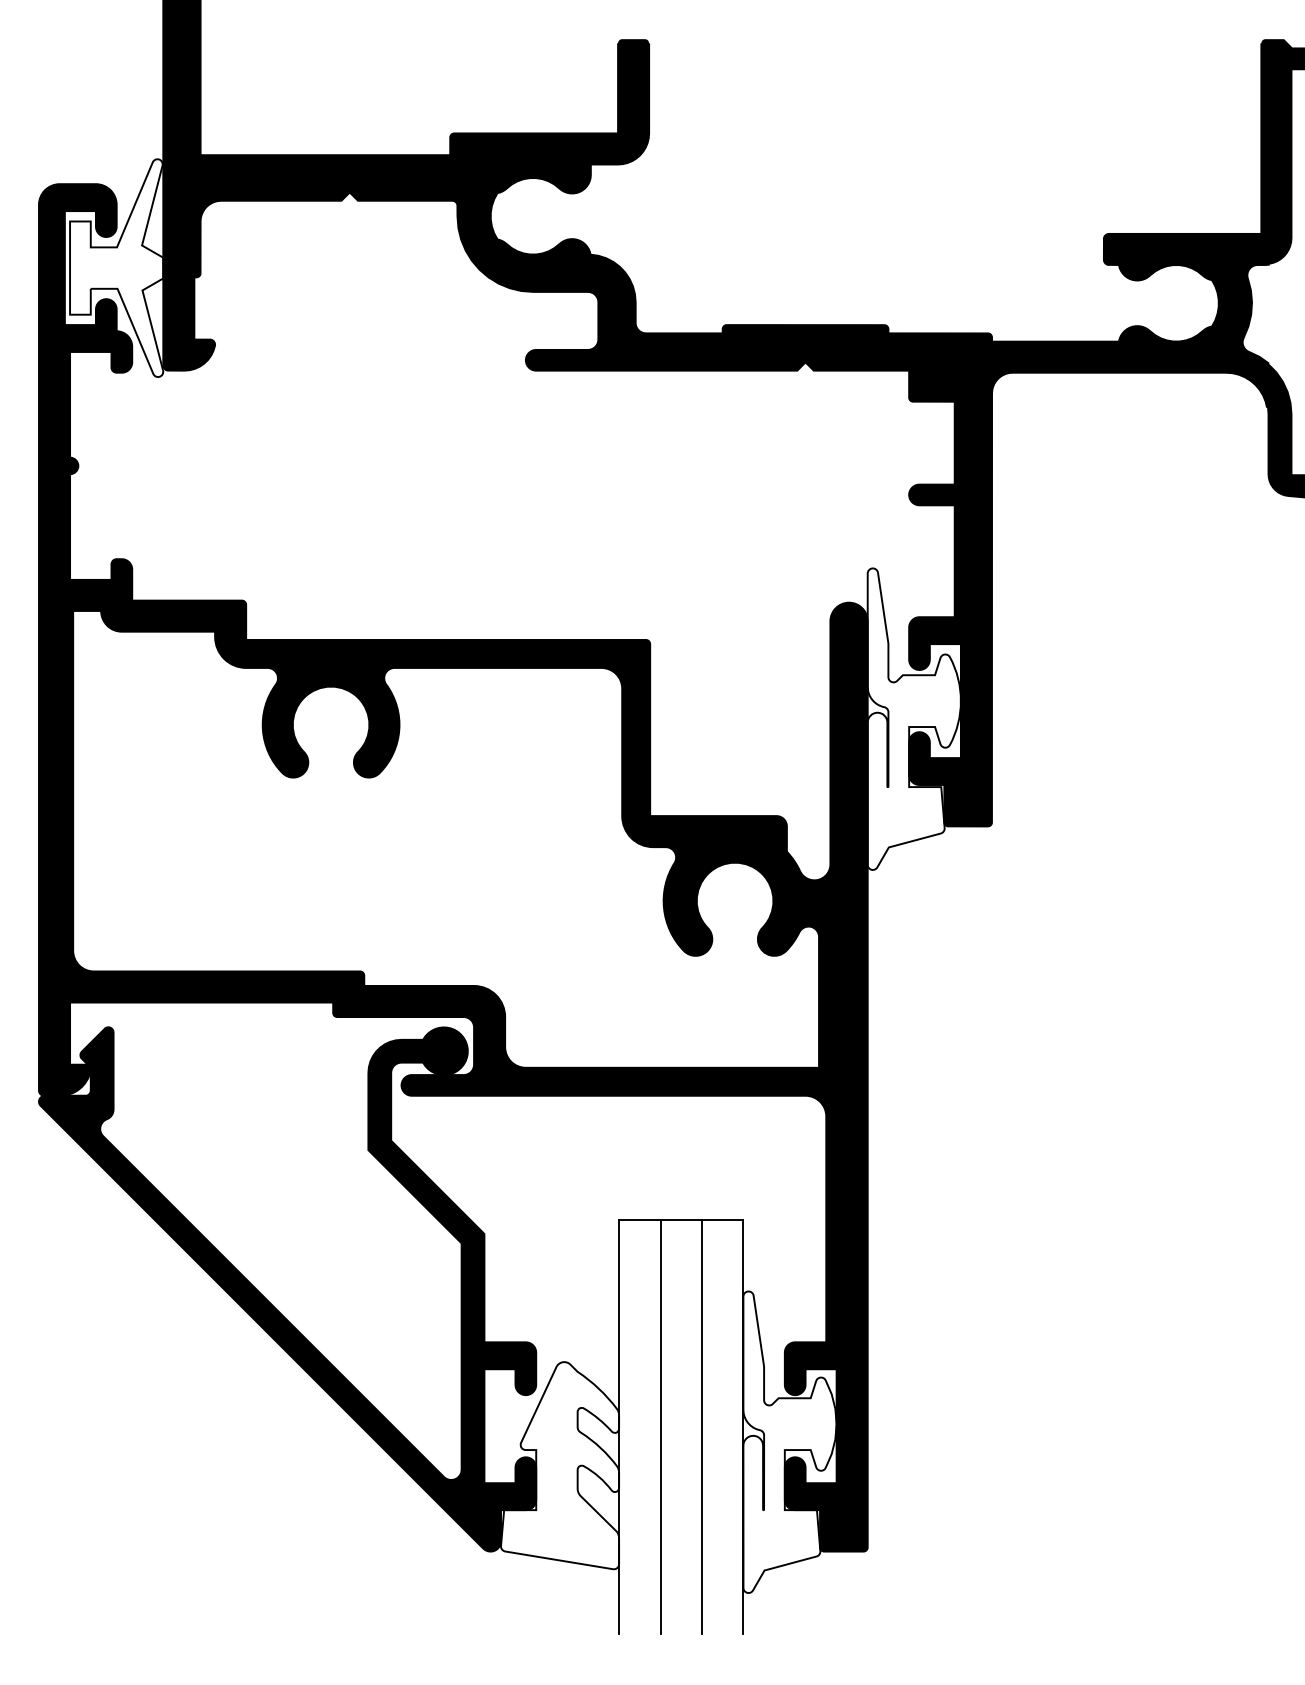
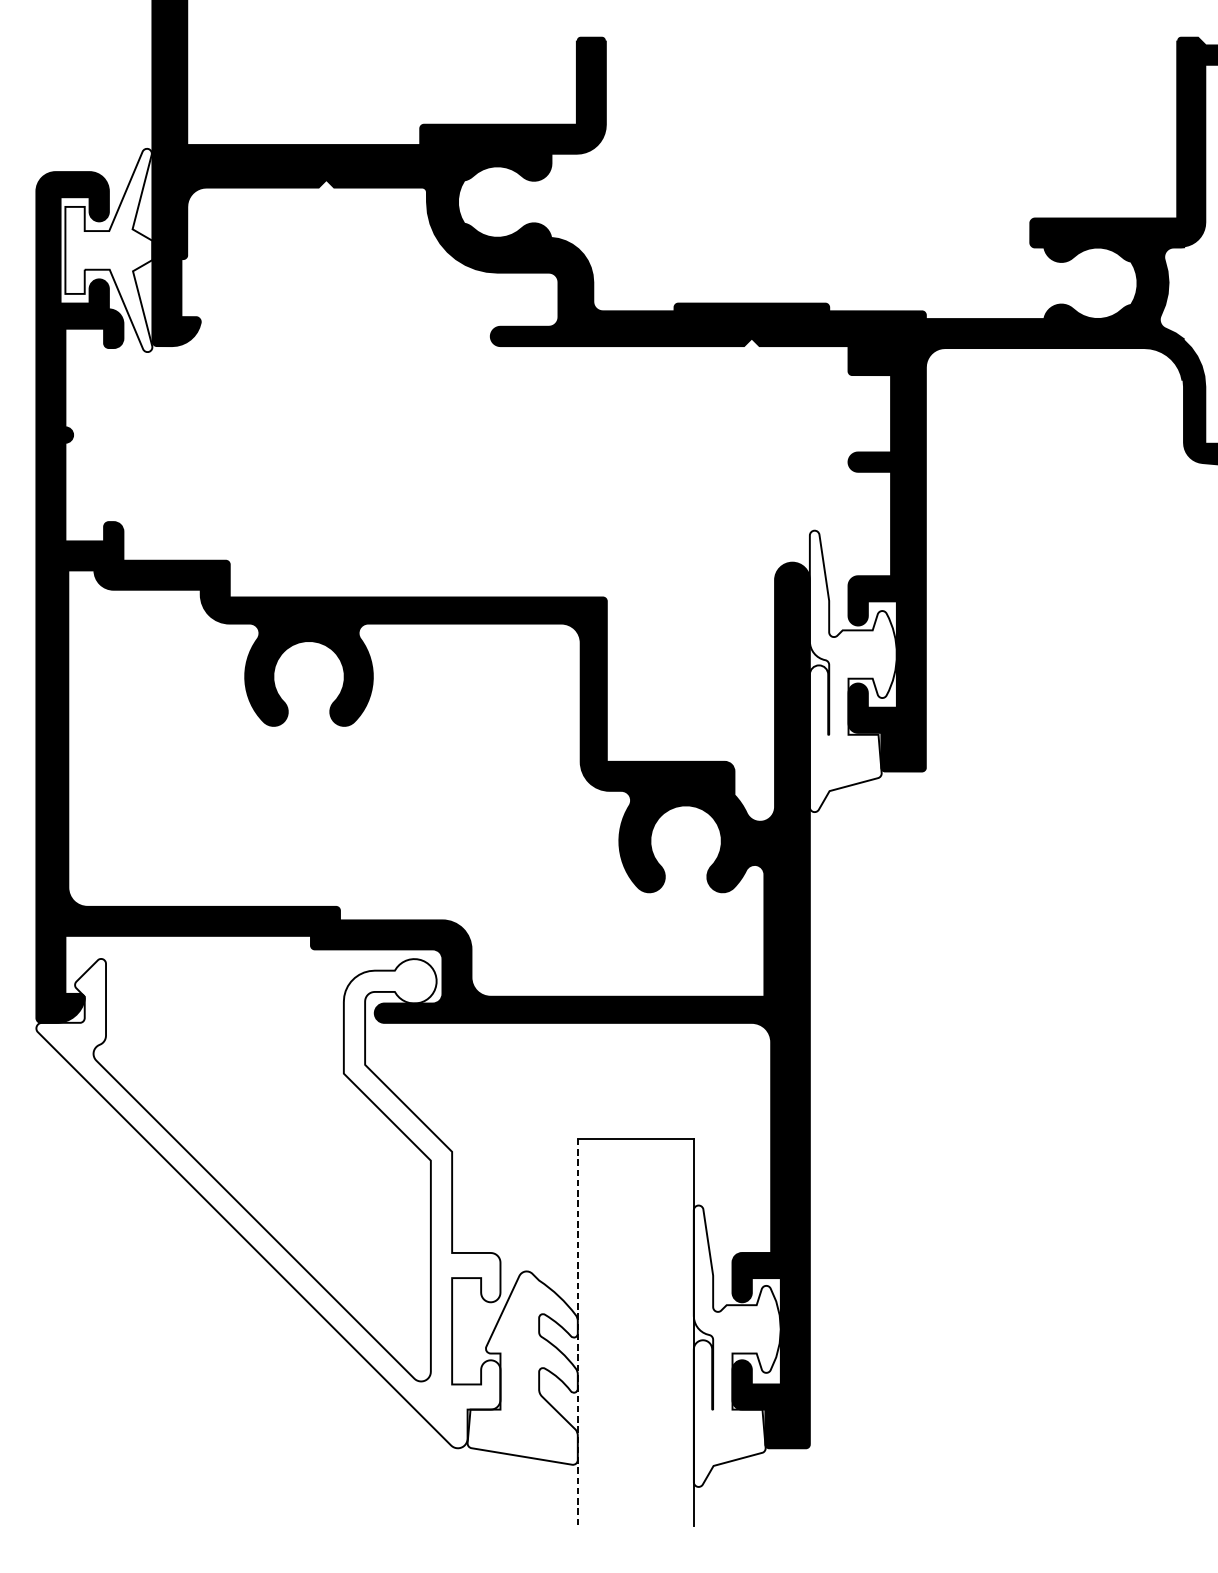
fill: (287, 1289) -> (268, 1203), removed
line: (619, 1427) -> (578, 1332), solid -> dashed
line: (660, 1427) -> (616, 1332), removed
line: (701, 1427) -> (654, 1332), removed

